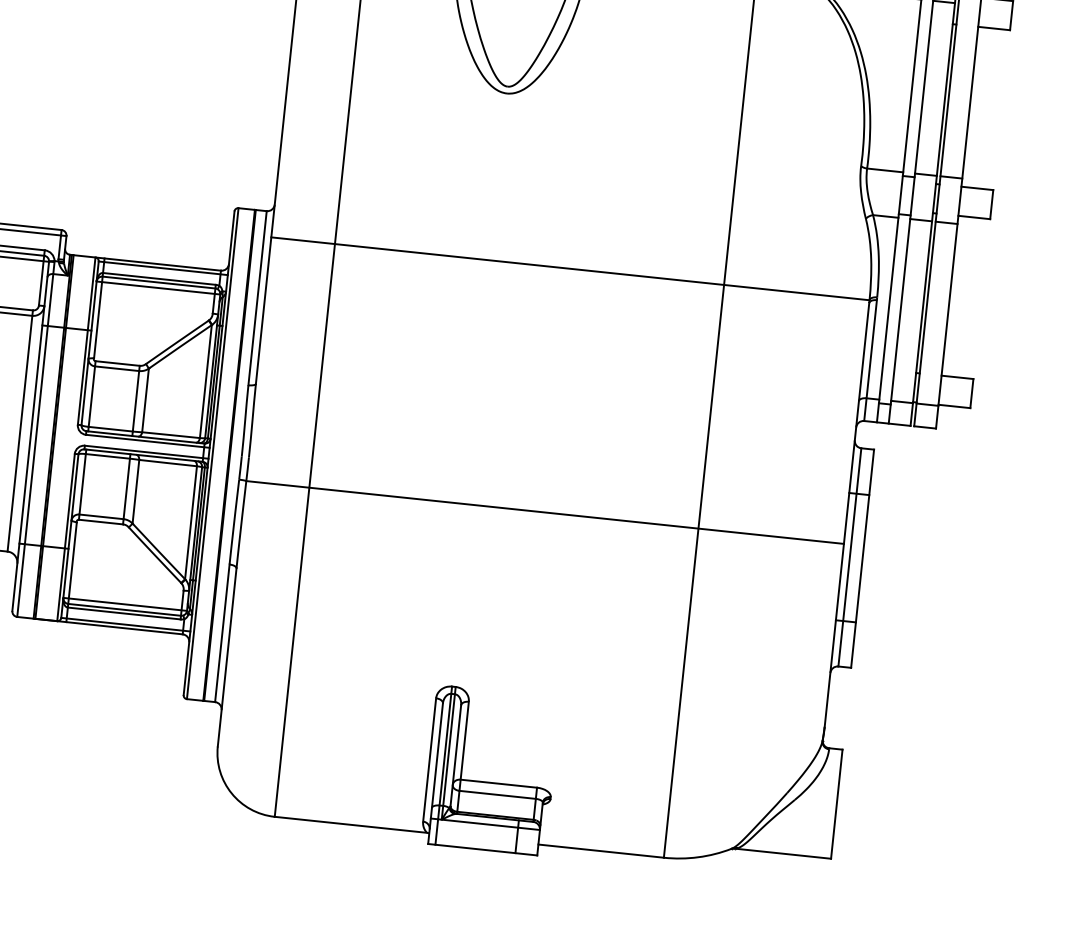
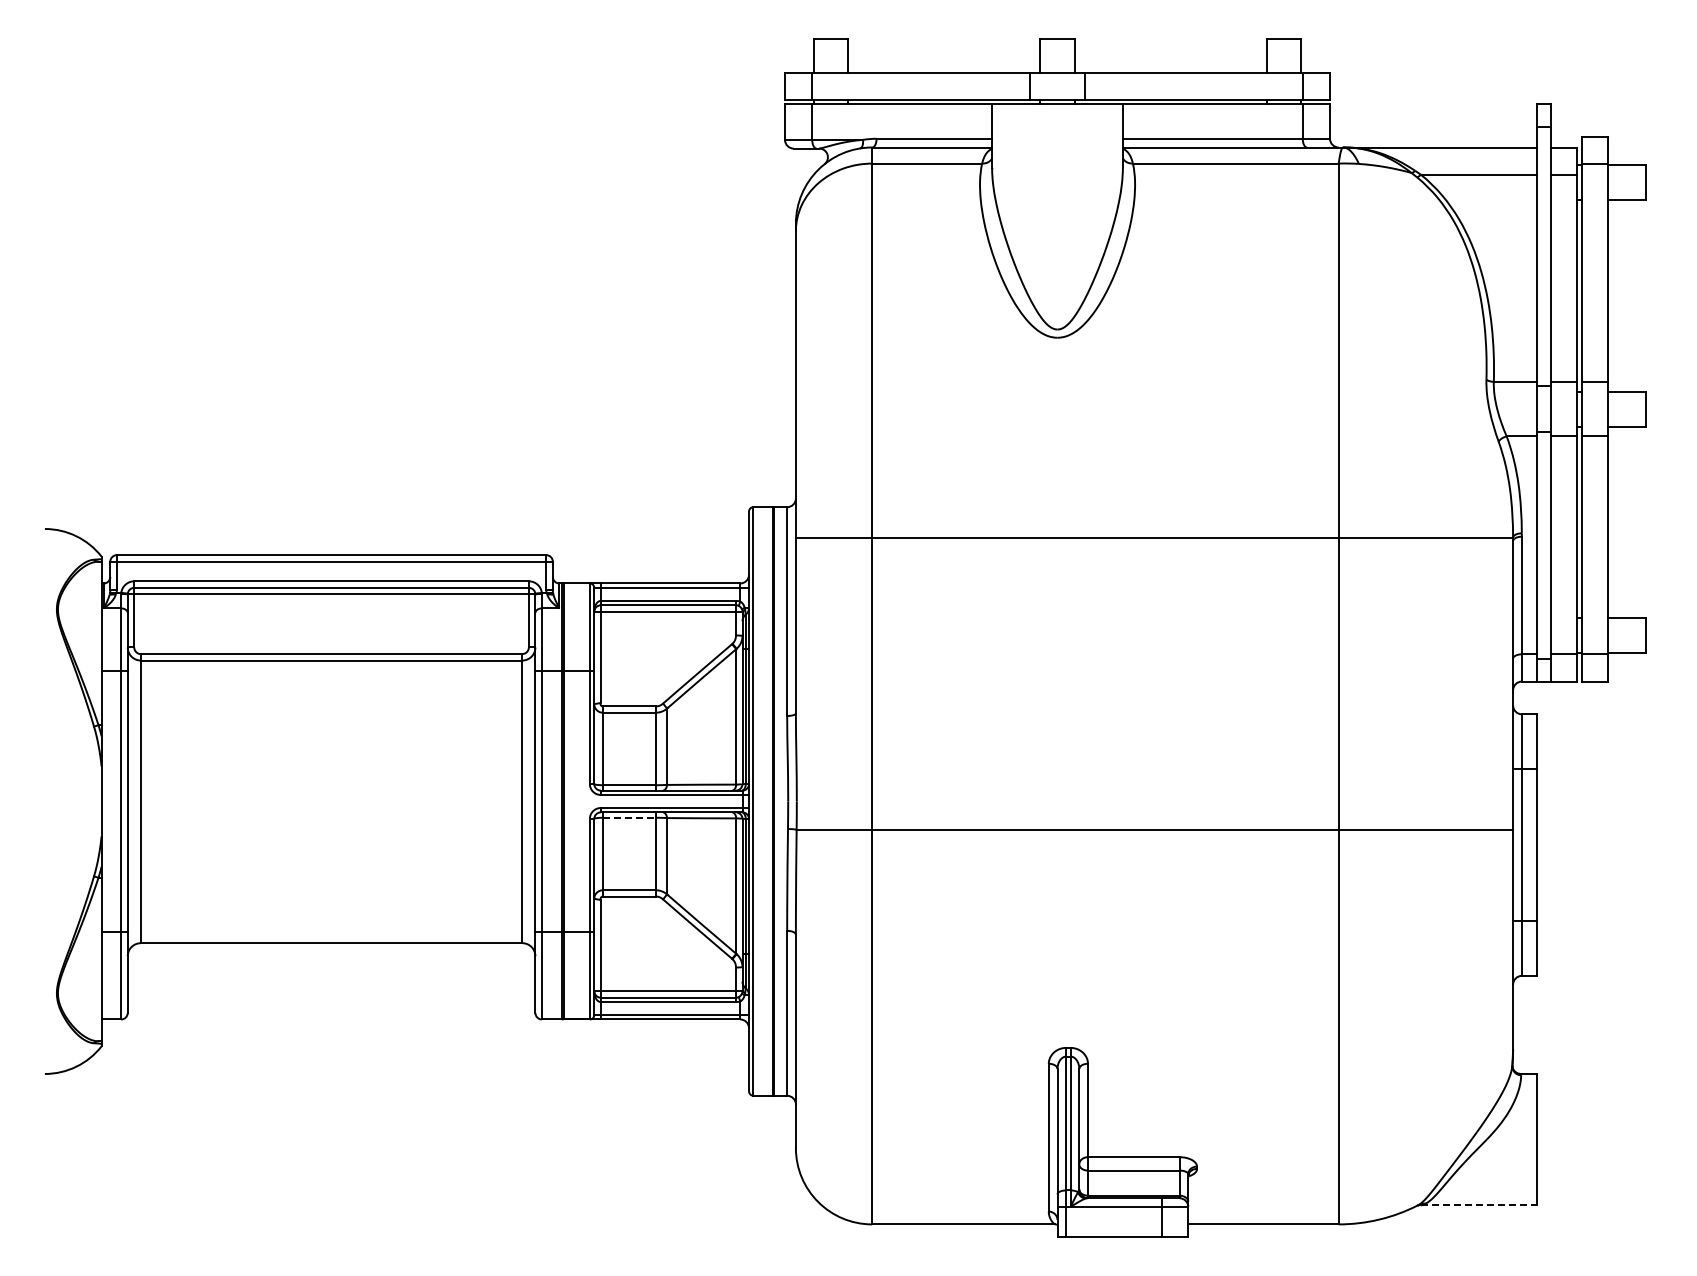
line: (107, 456) -> (629, 817), solid -> dashed
line: (783, 853) -> (1479, 1204), solid -> dashed

